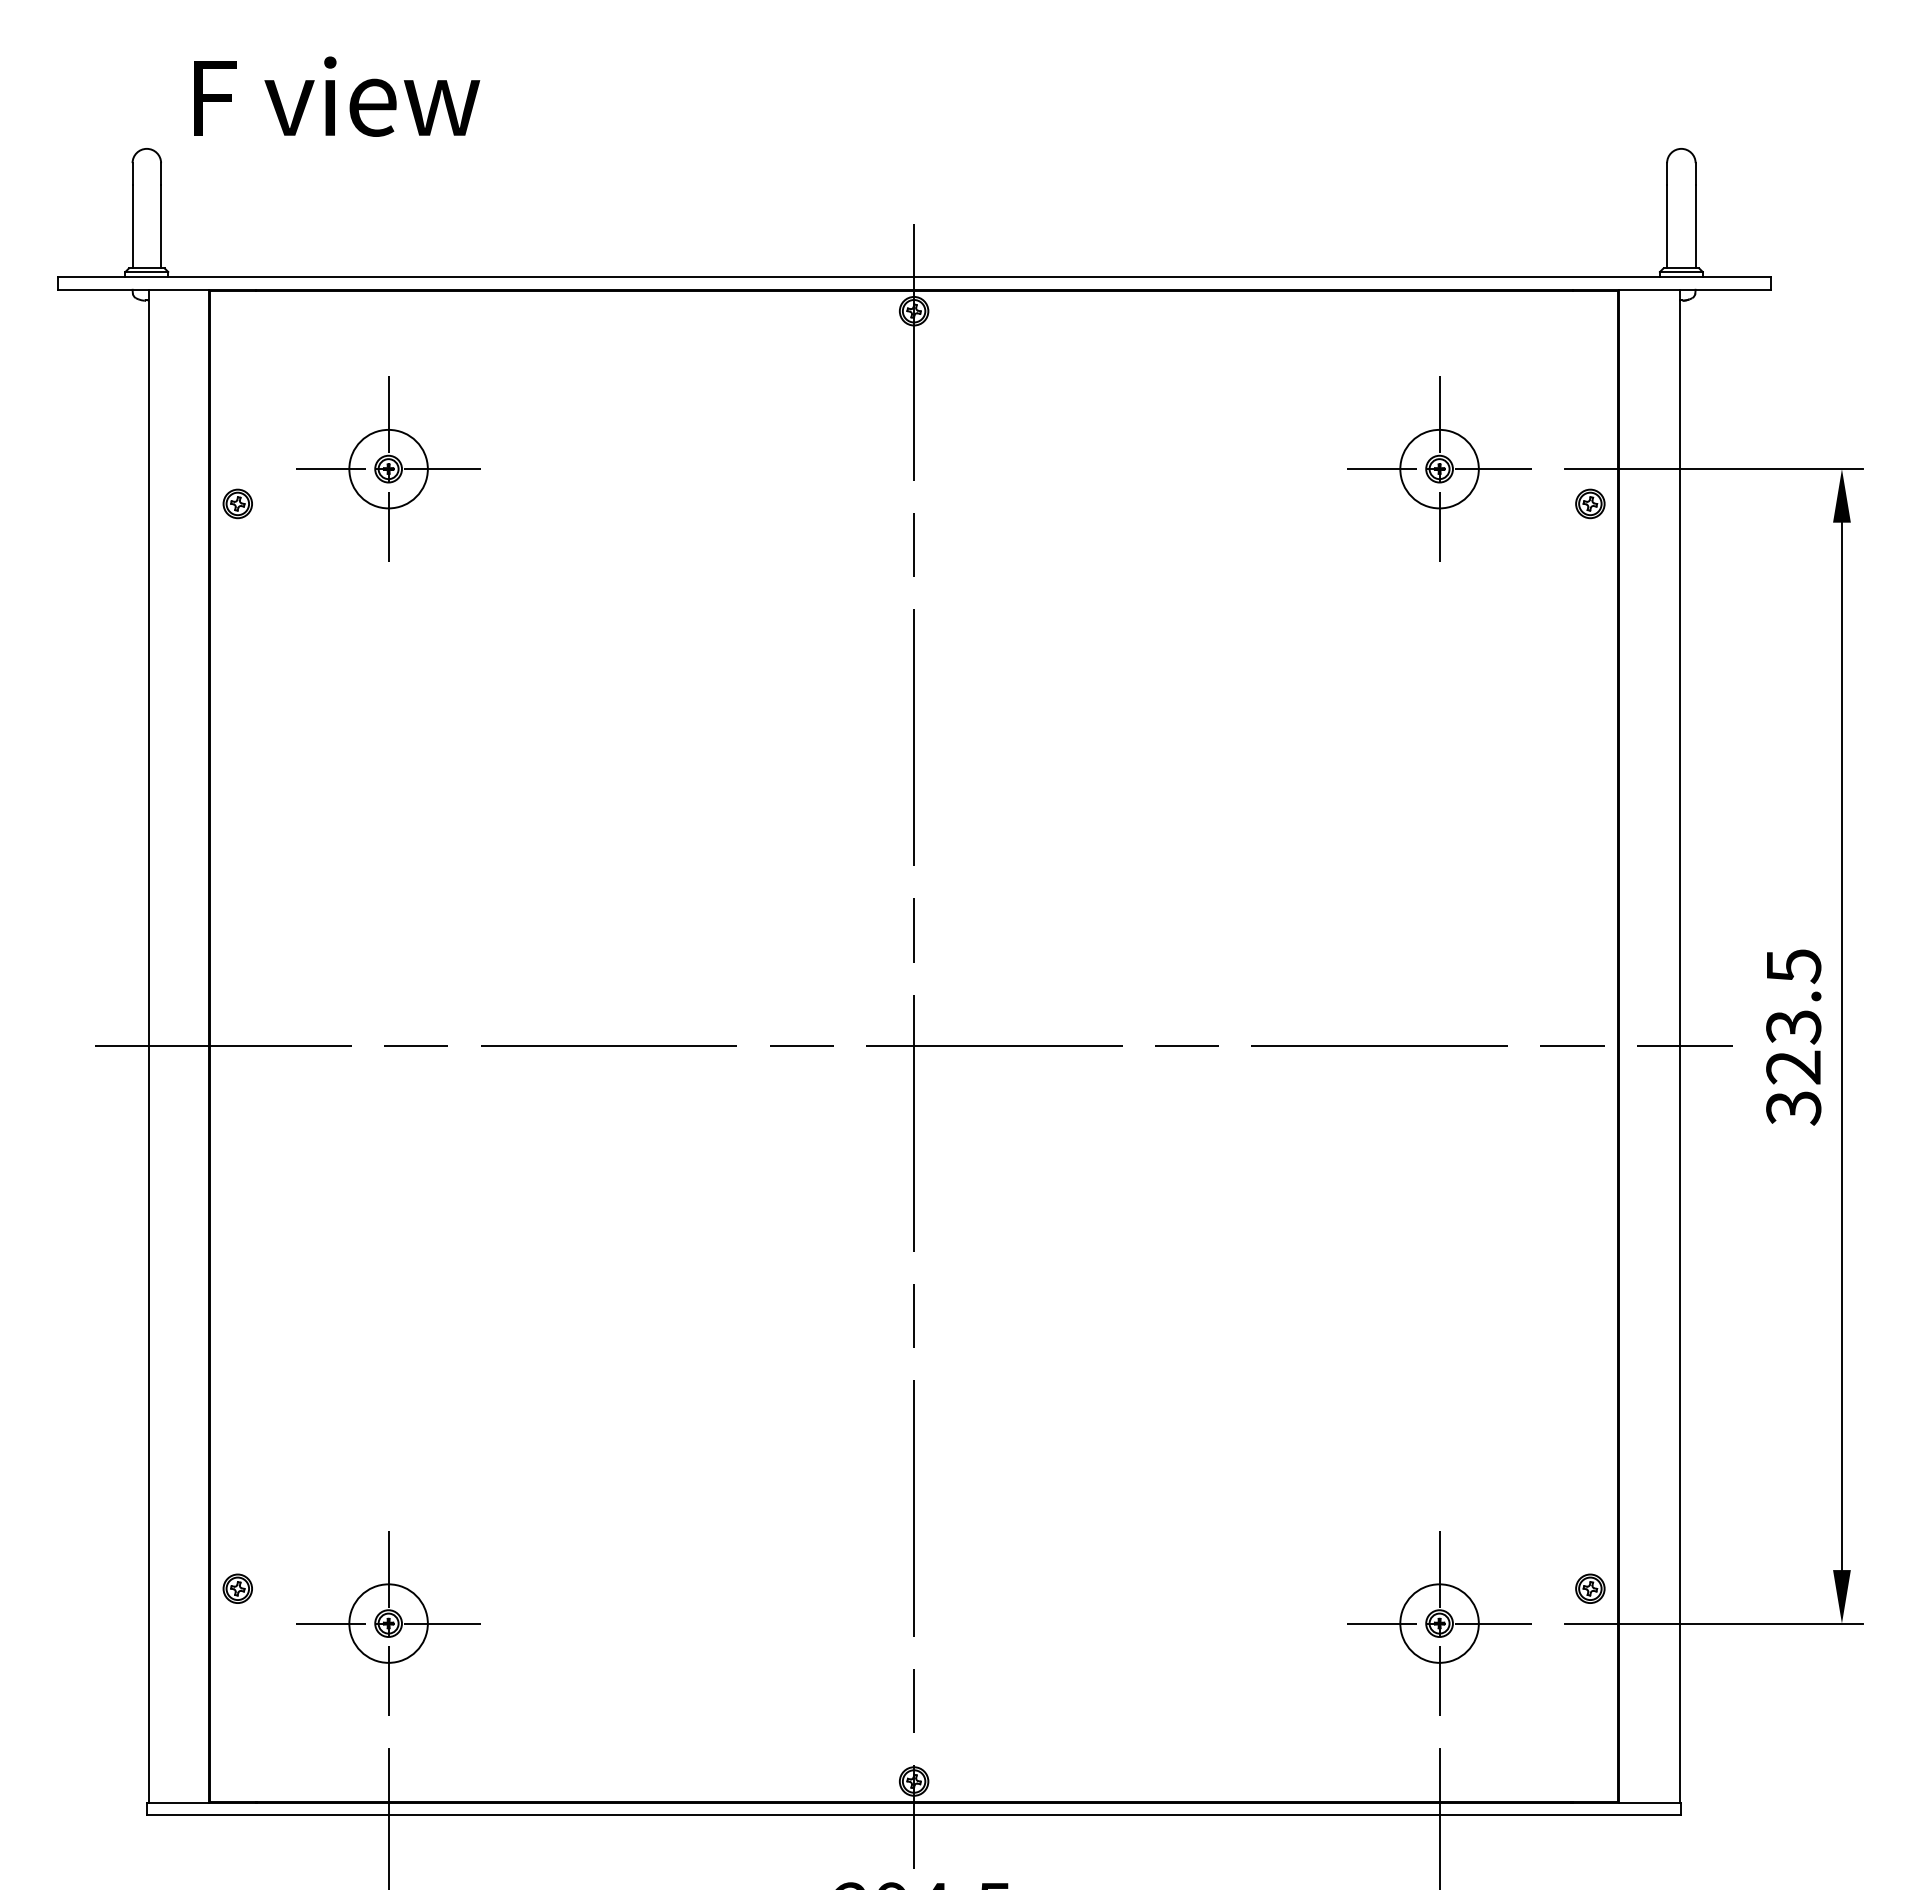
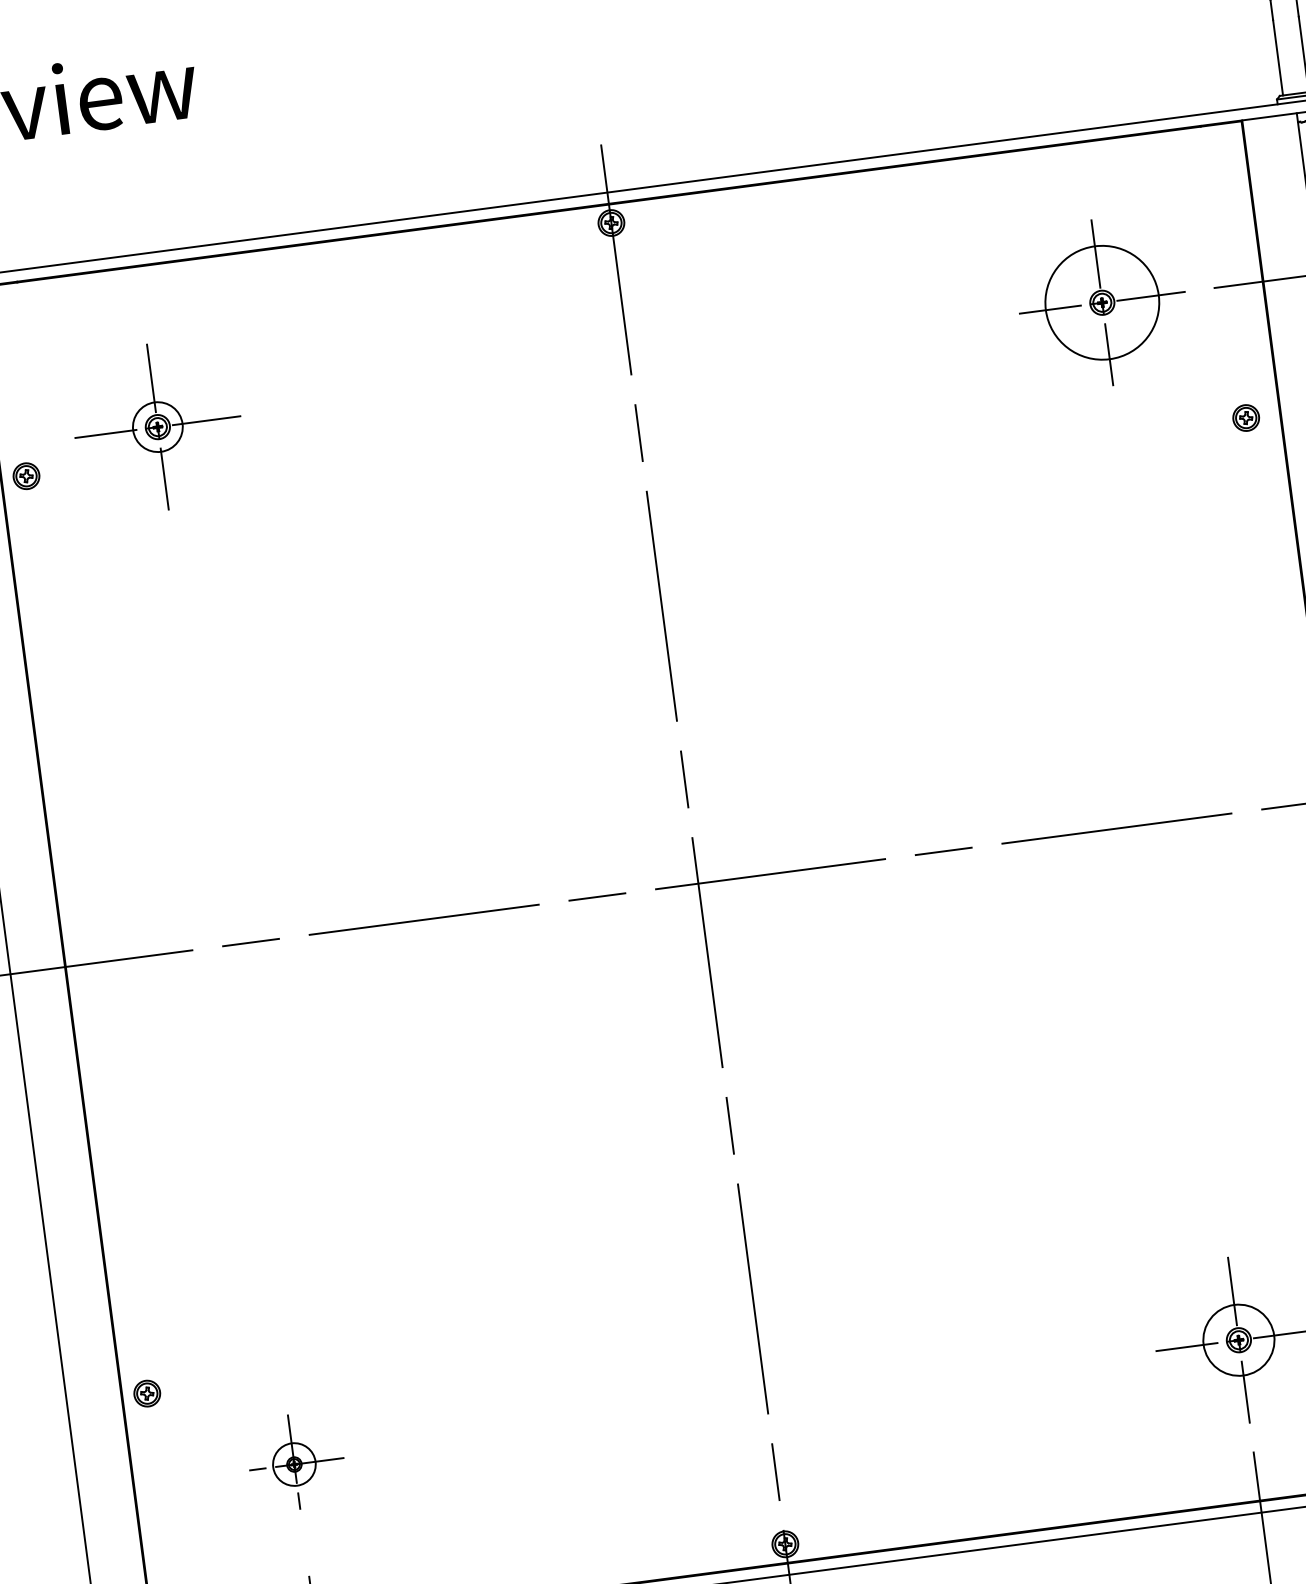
circle: (388, 468) -> (157, 426), size x0.7
circle: (1439, 468) -> (1102, 302), size x1.6
part: (1590, 503) -> (1246, 417), moved
part: (237, 1588) -> (146, 1393), moved
part: (388, 1623) -> (294, 1464), size x0.6

